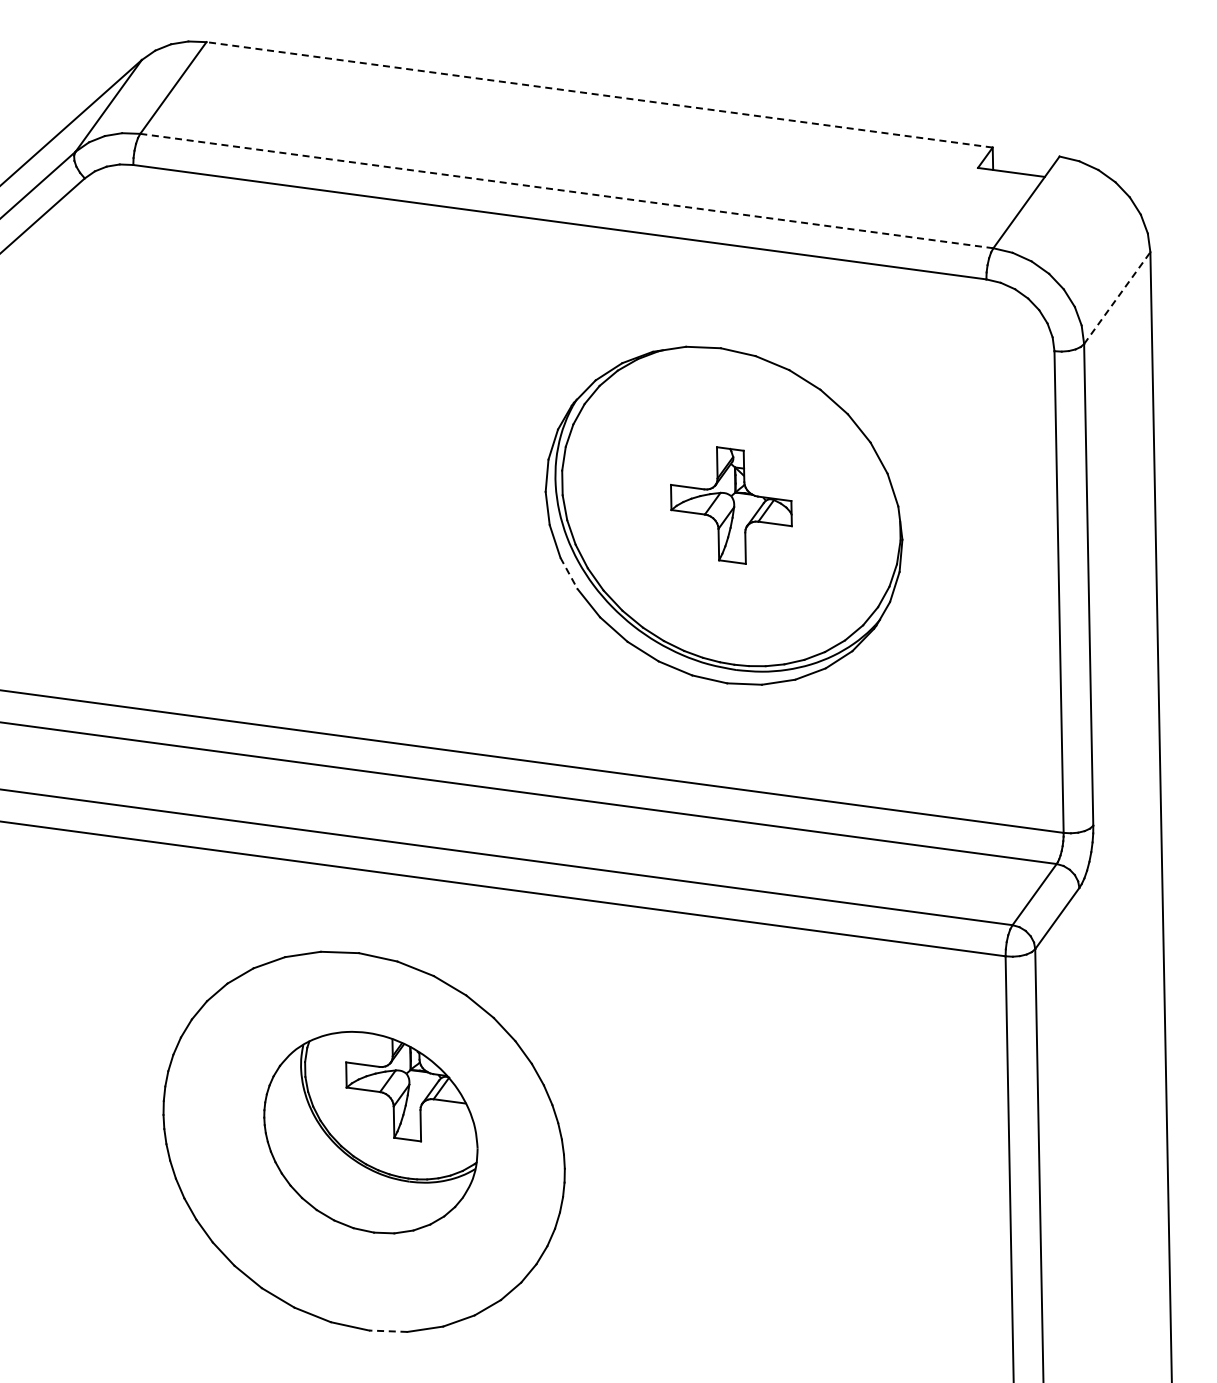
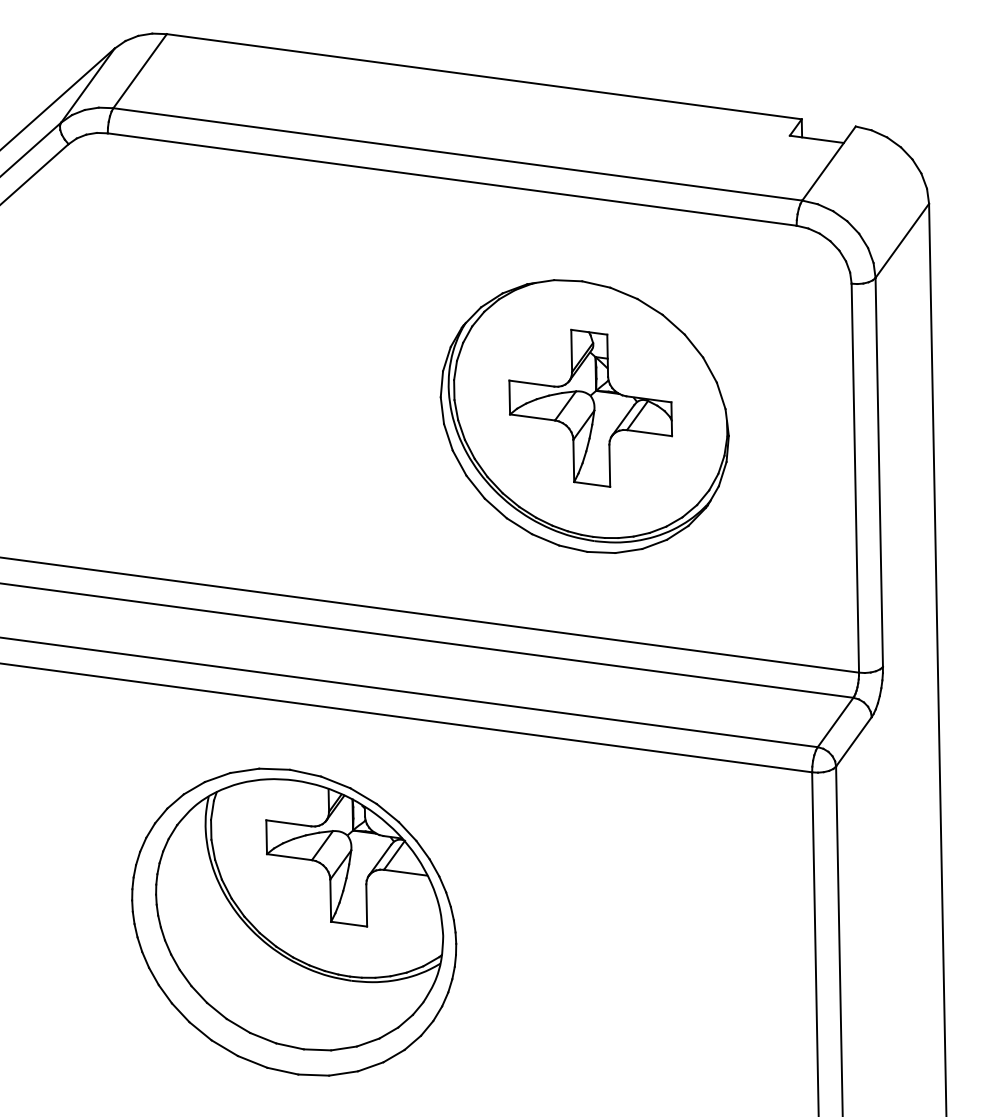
line: (599, 94) -> (484, 76), dashed -> solid
line: (567, 191) -> (458, 154), dashed -> solid
line: (1117, 298) -> (902, 241), dashed -> solid
part: (731, 505) -> (590, 408), size x1.67
line: (569, 573) -> (460, 463), dashed -> solid
part: (370, 1132) -> (299, 914), size x1.67
line: (387, 1331) -> (313, 1075), dashed -> solid

